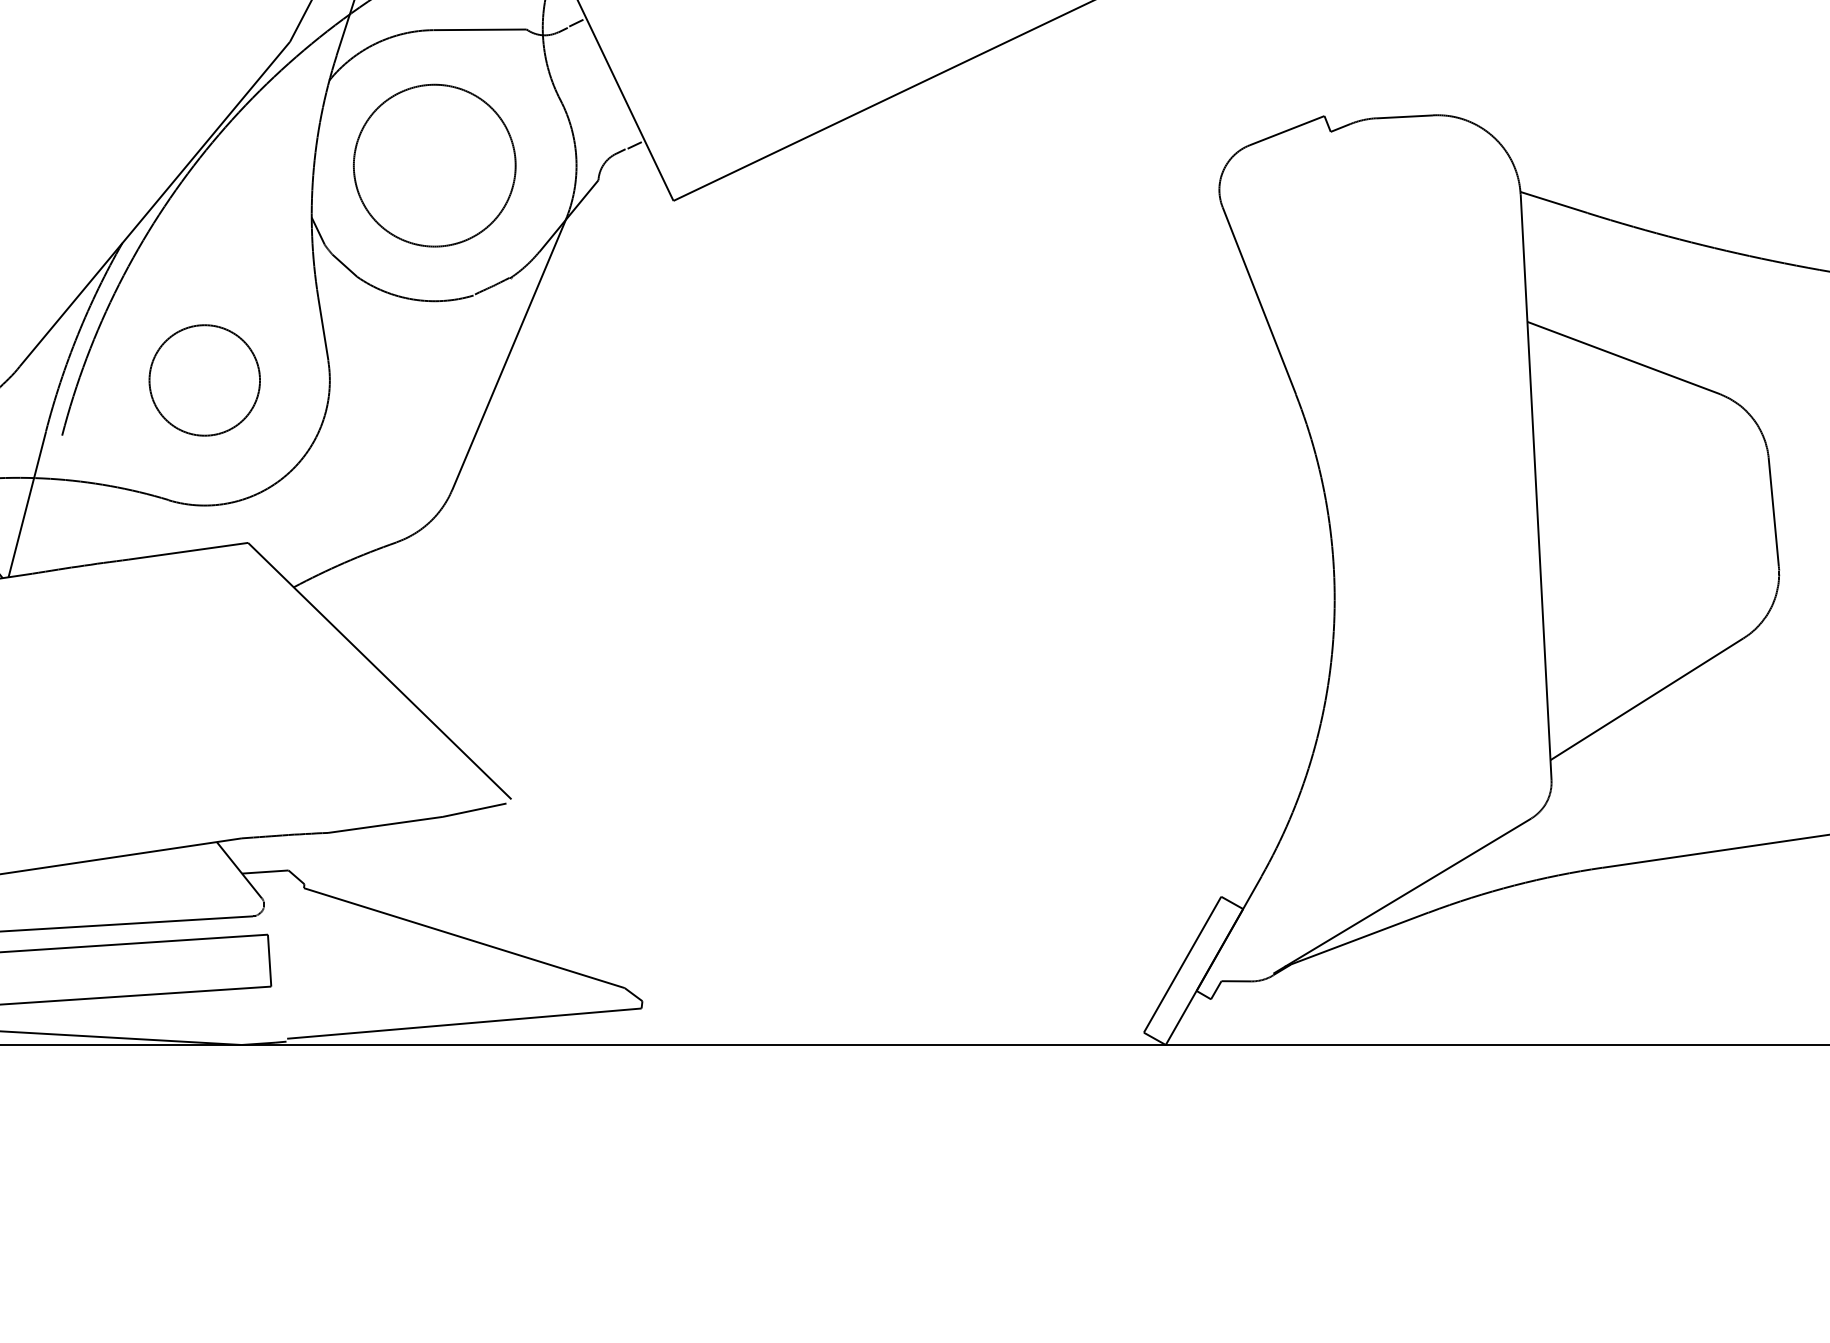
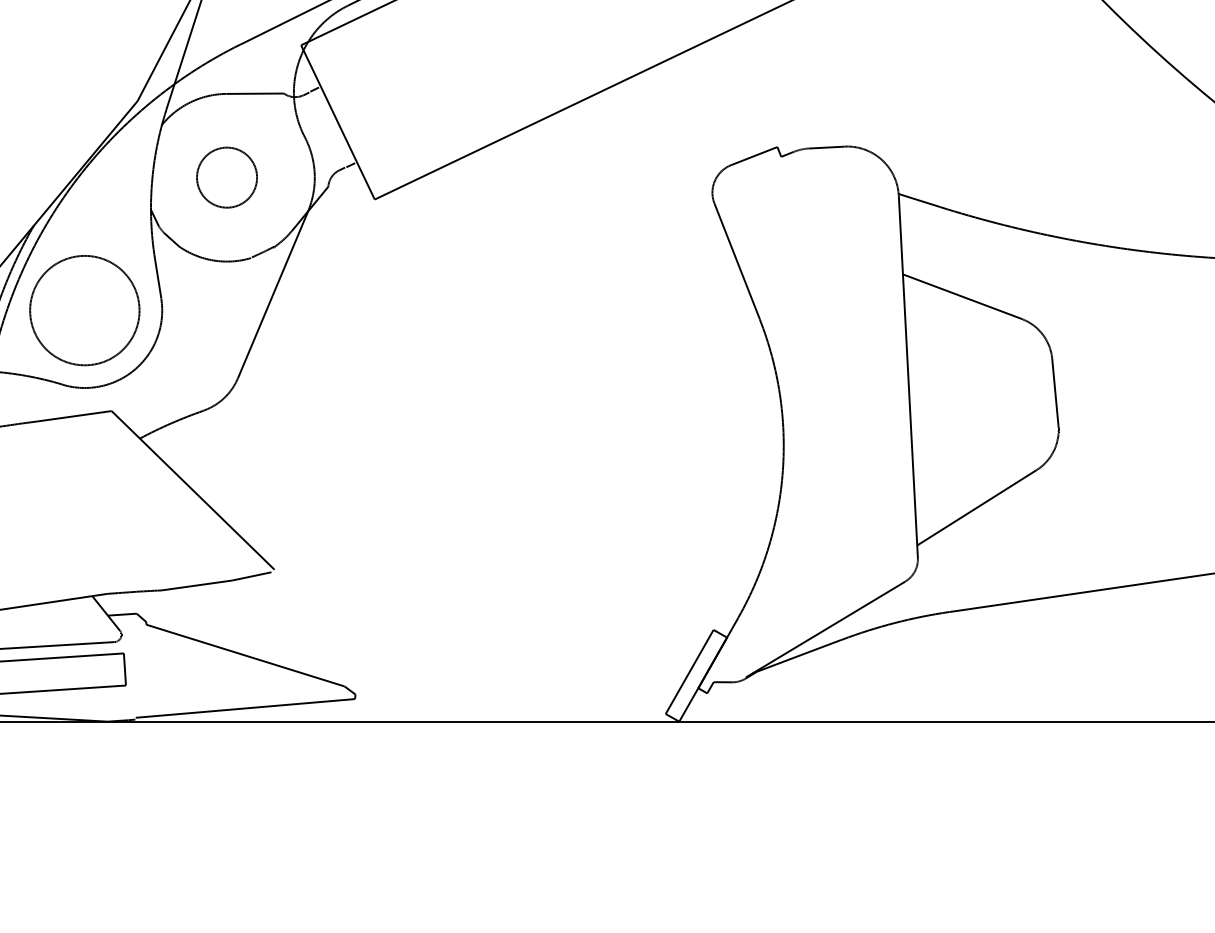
part: (433, 165) -> (226, 177), size x0.6
circle: (204, 380) -> (84, 310), size x1.6

